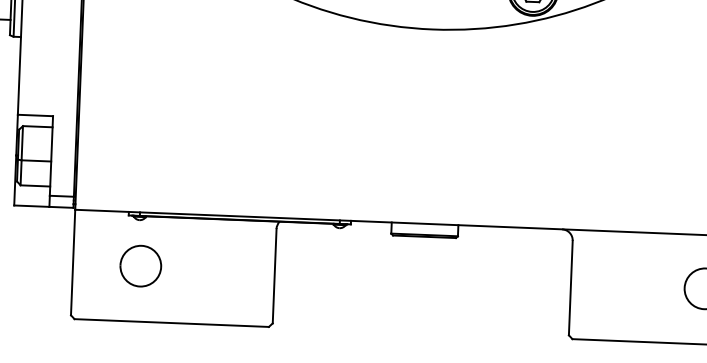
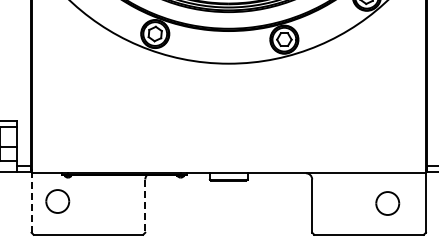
line: (73, 261) -> (31, 202), solid -> dashed
part: (140, 266) -> (57, 201), moved
line: (274, 276) -> (145, 206), solid -> dashed

